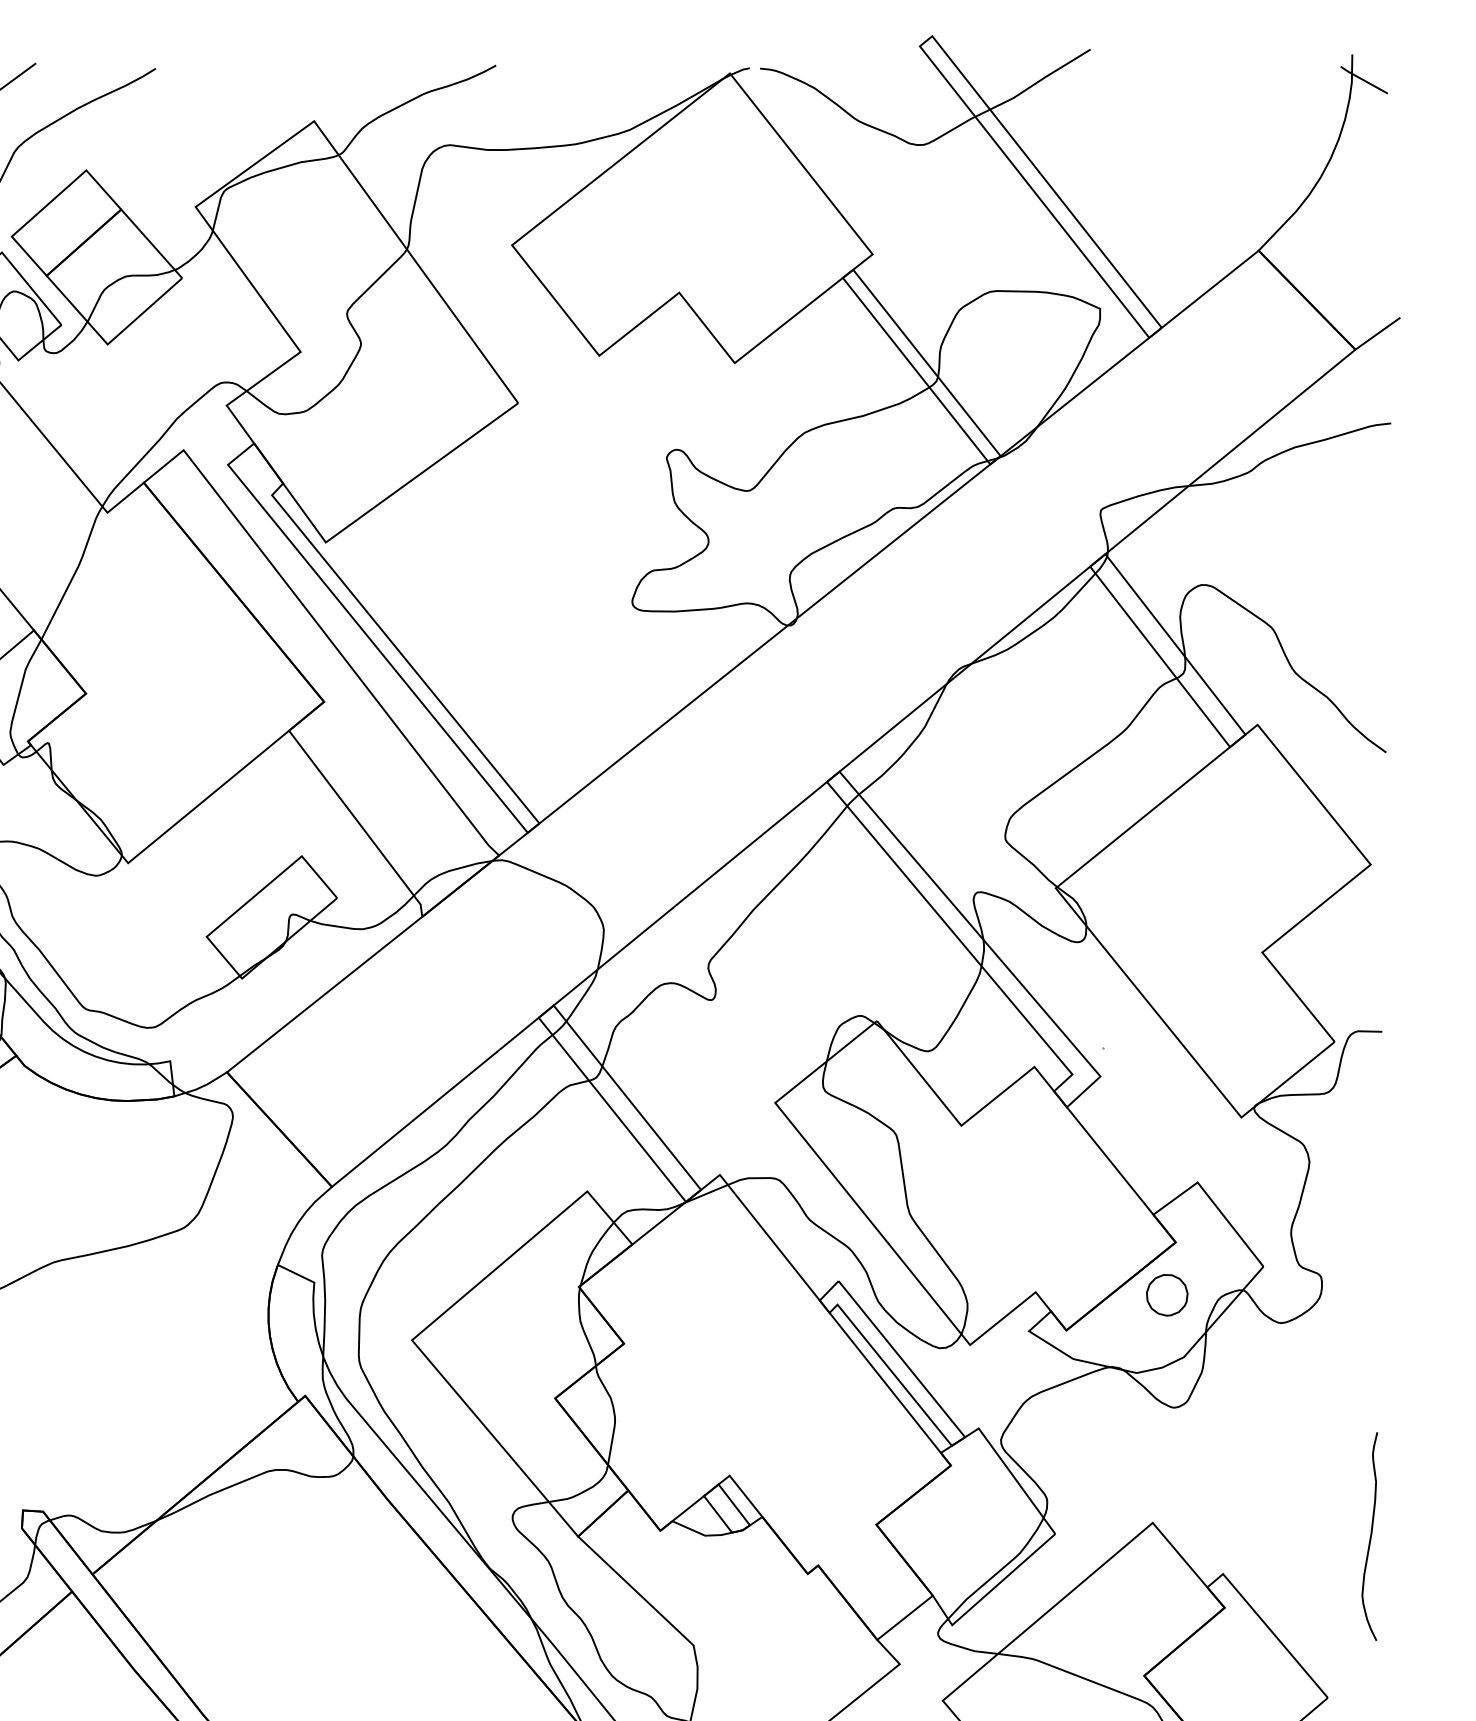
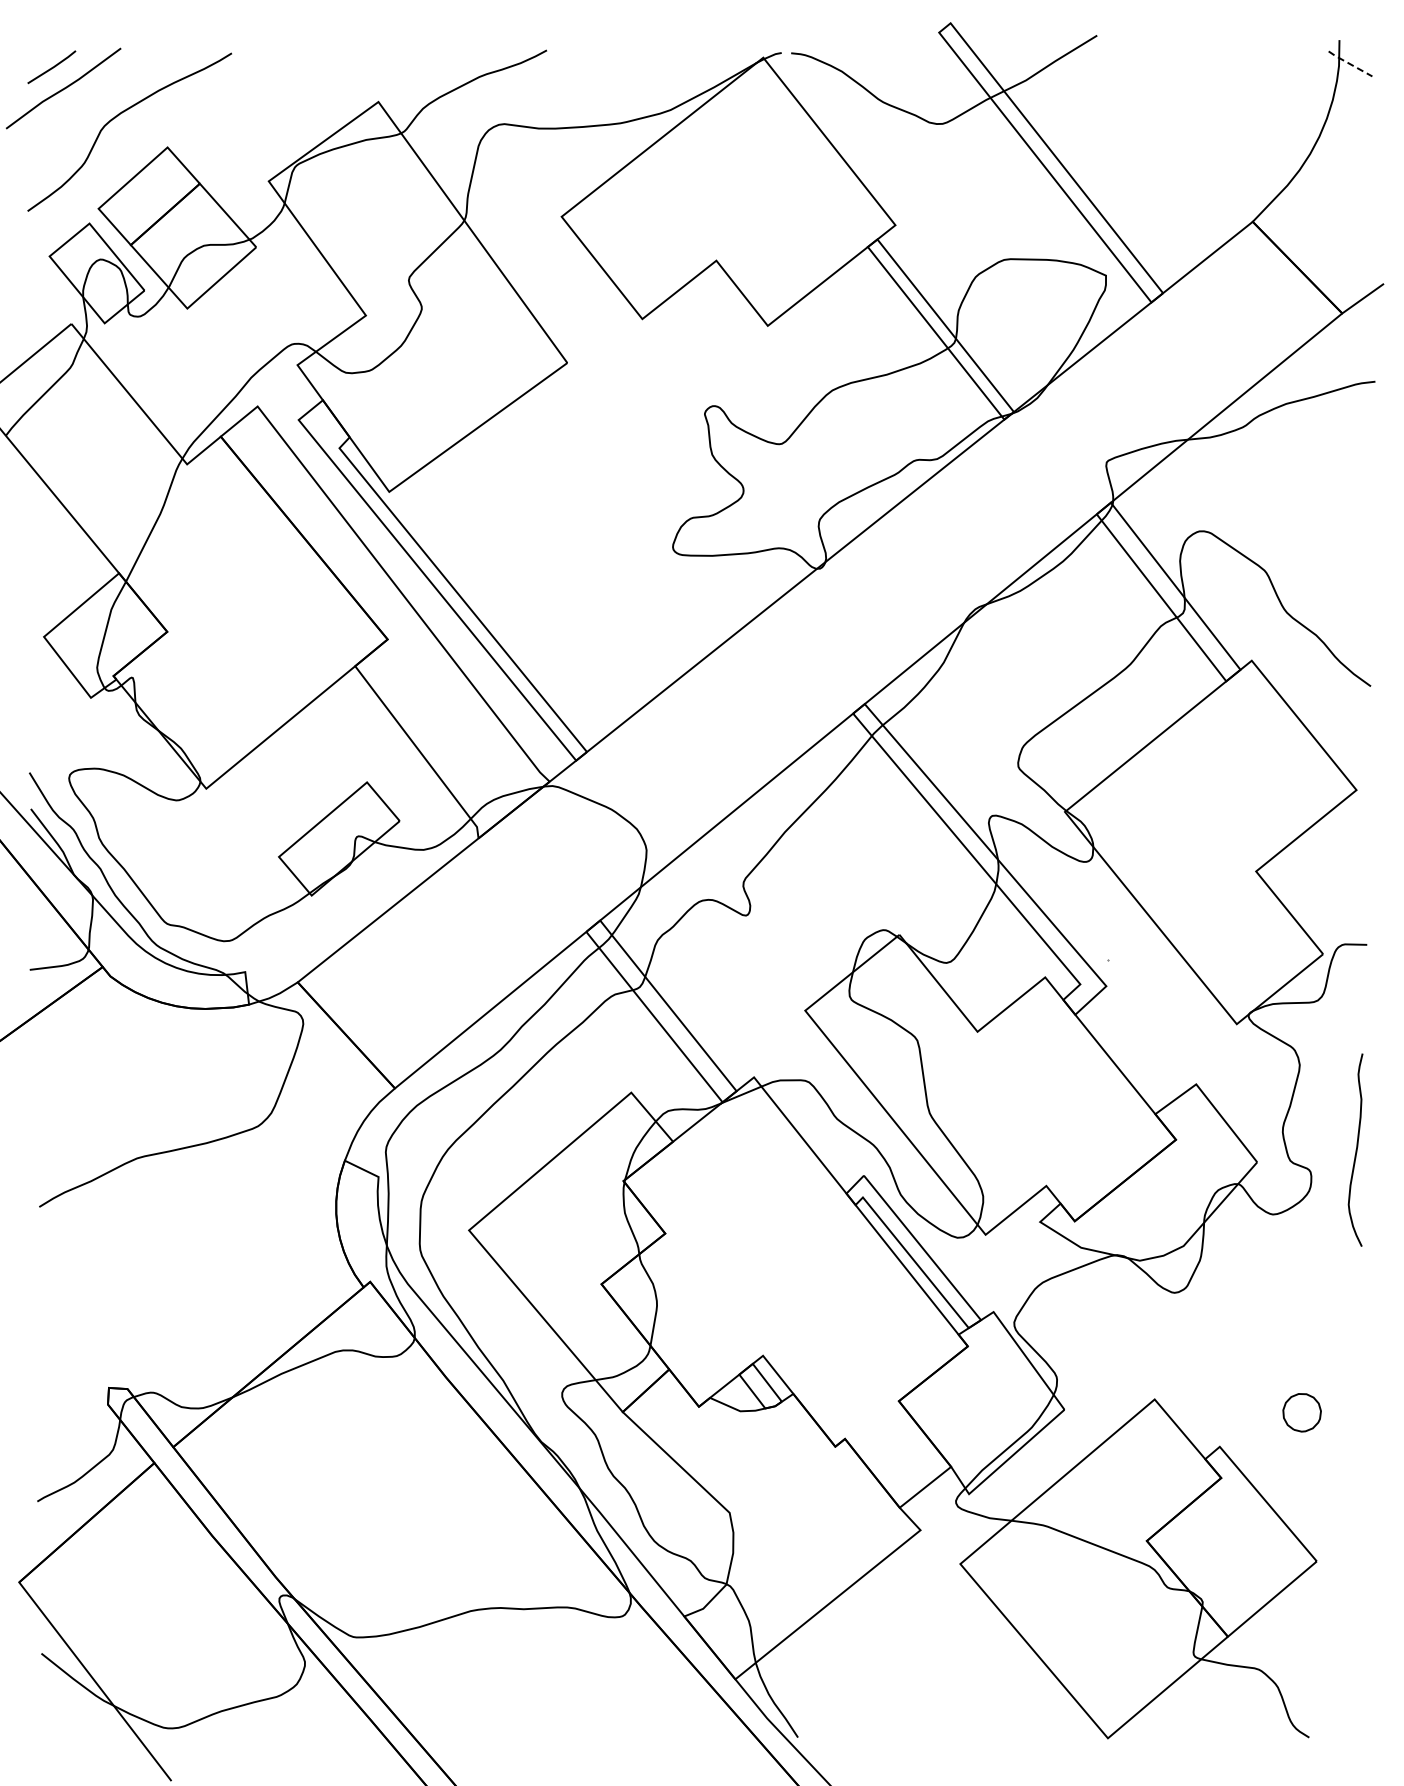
line: (1363, 80) -> (1349, 64), solid -> dashed
part: (1166, 1295) -> (1301, 1412), moved
curve: (1369, 1535) -> (1355, 1149), moved

